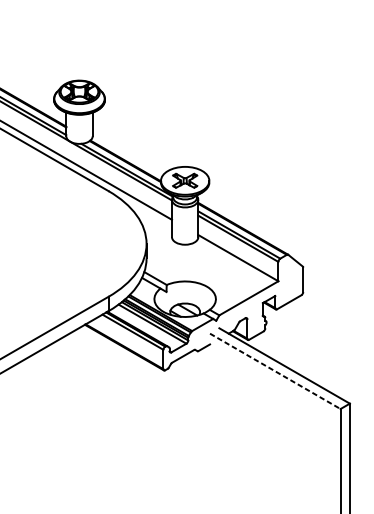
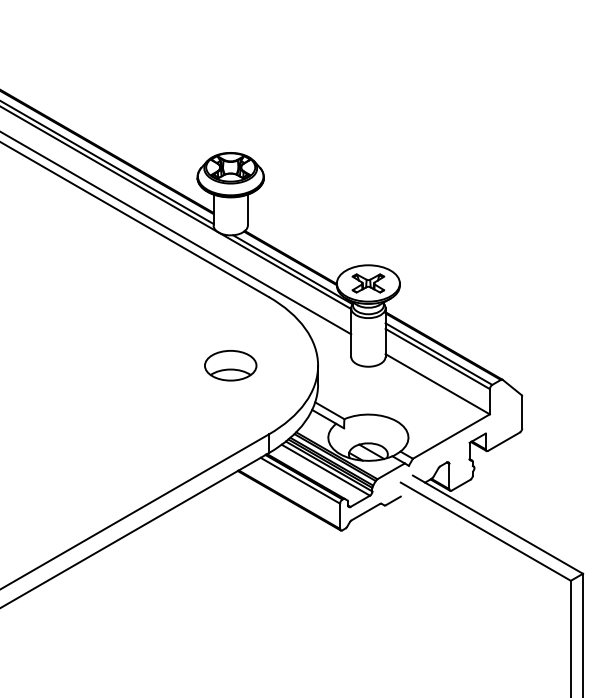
part: (79, 243) -> (230, 365), added
line: (275, 371) -> (486, 531), dashed -> solid

